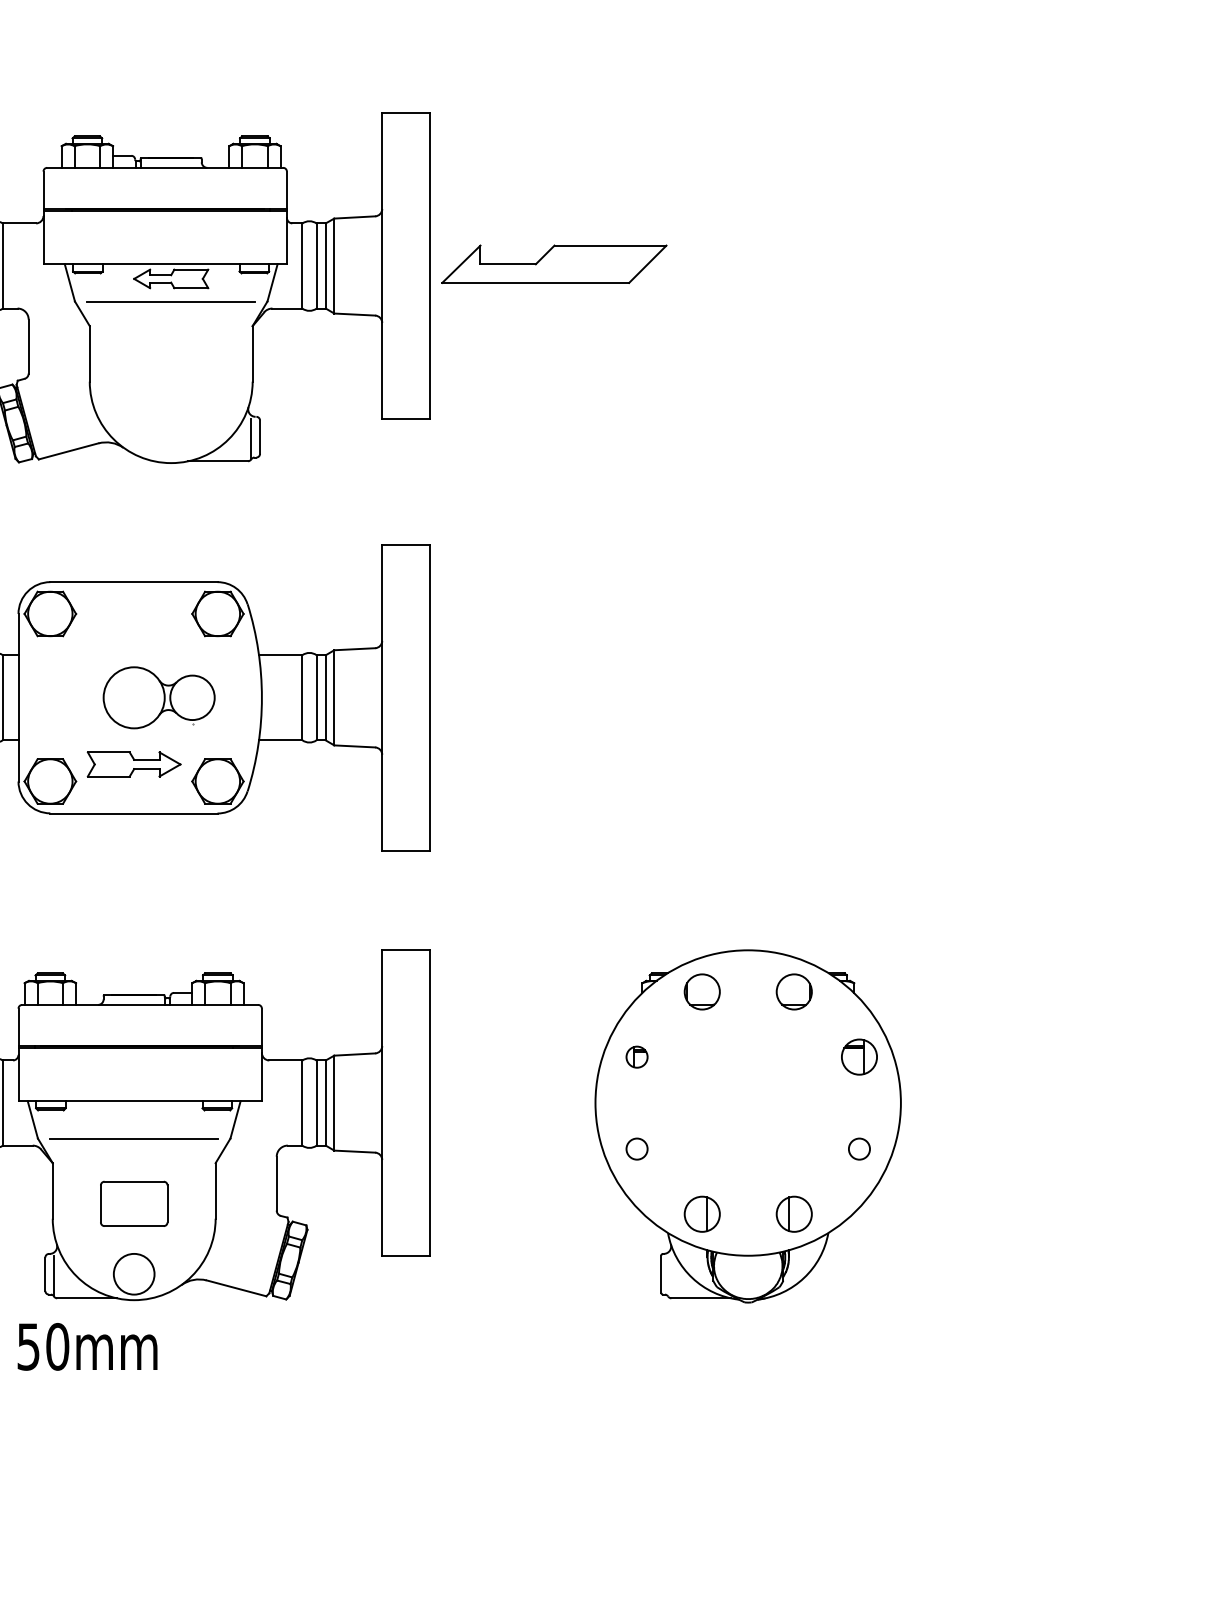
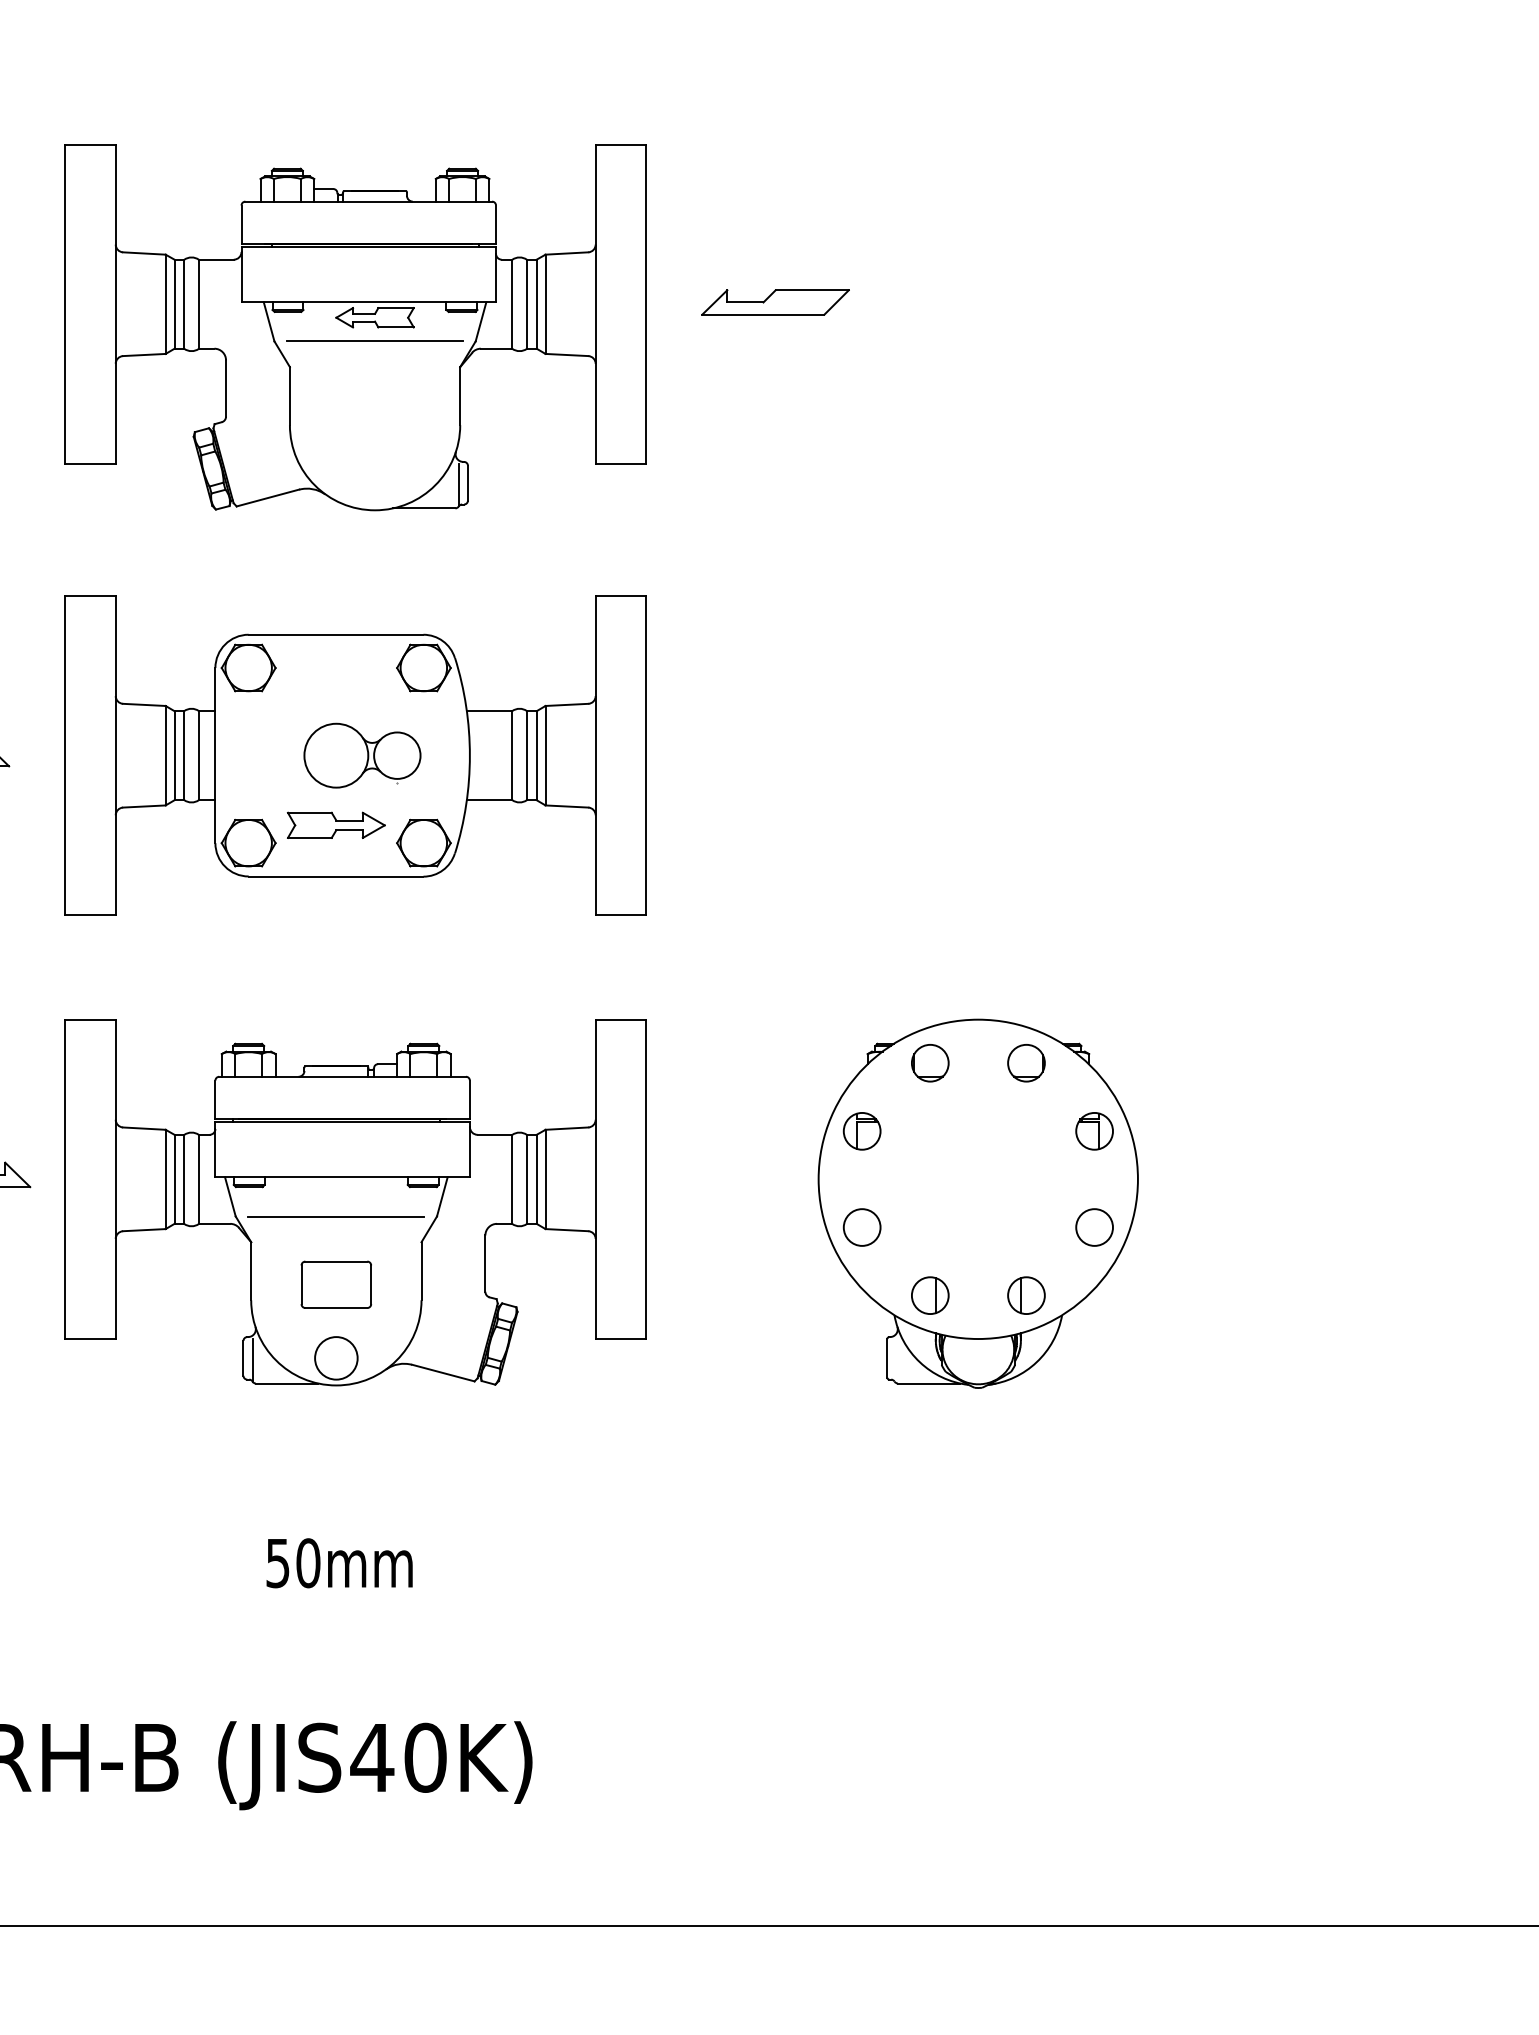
part: (554, 264) -> (775, 302), size x0.62
part: (636, 1057) -> (861, 1131), size x1.67
circle: (636, 1149) -> (861, 1227), size x1.67
circle: (859, 1149) -> (1094, 1227), size x1.67
text: (87, 1347) -> (339, 1563), moved

